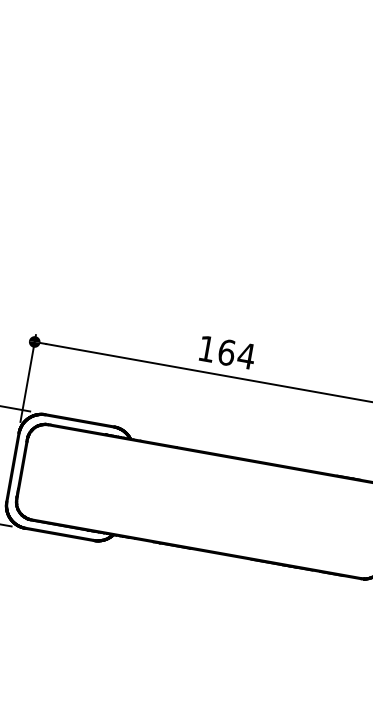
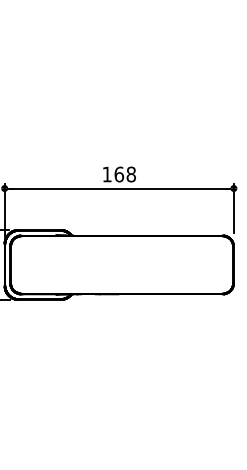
text: (246, 356) -> (131, 174), 164 -> 168

